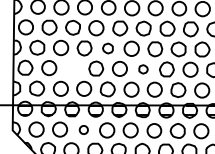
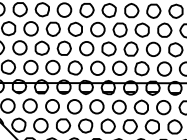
part: (107, 48) -> (74, 29), size x1.43
part: (72, 68) -> (41, 48), added
part: (143, 69) -> (109, 49), size x1.67
circle: (83, 129) -> (52, 105), size x1.67

